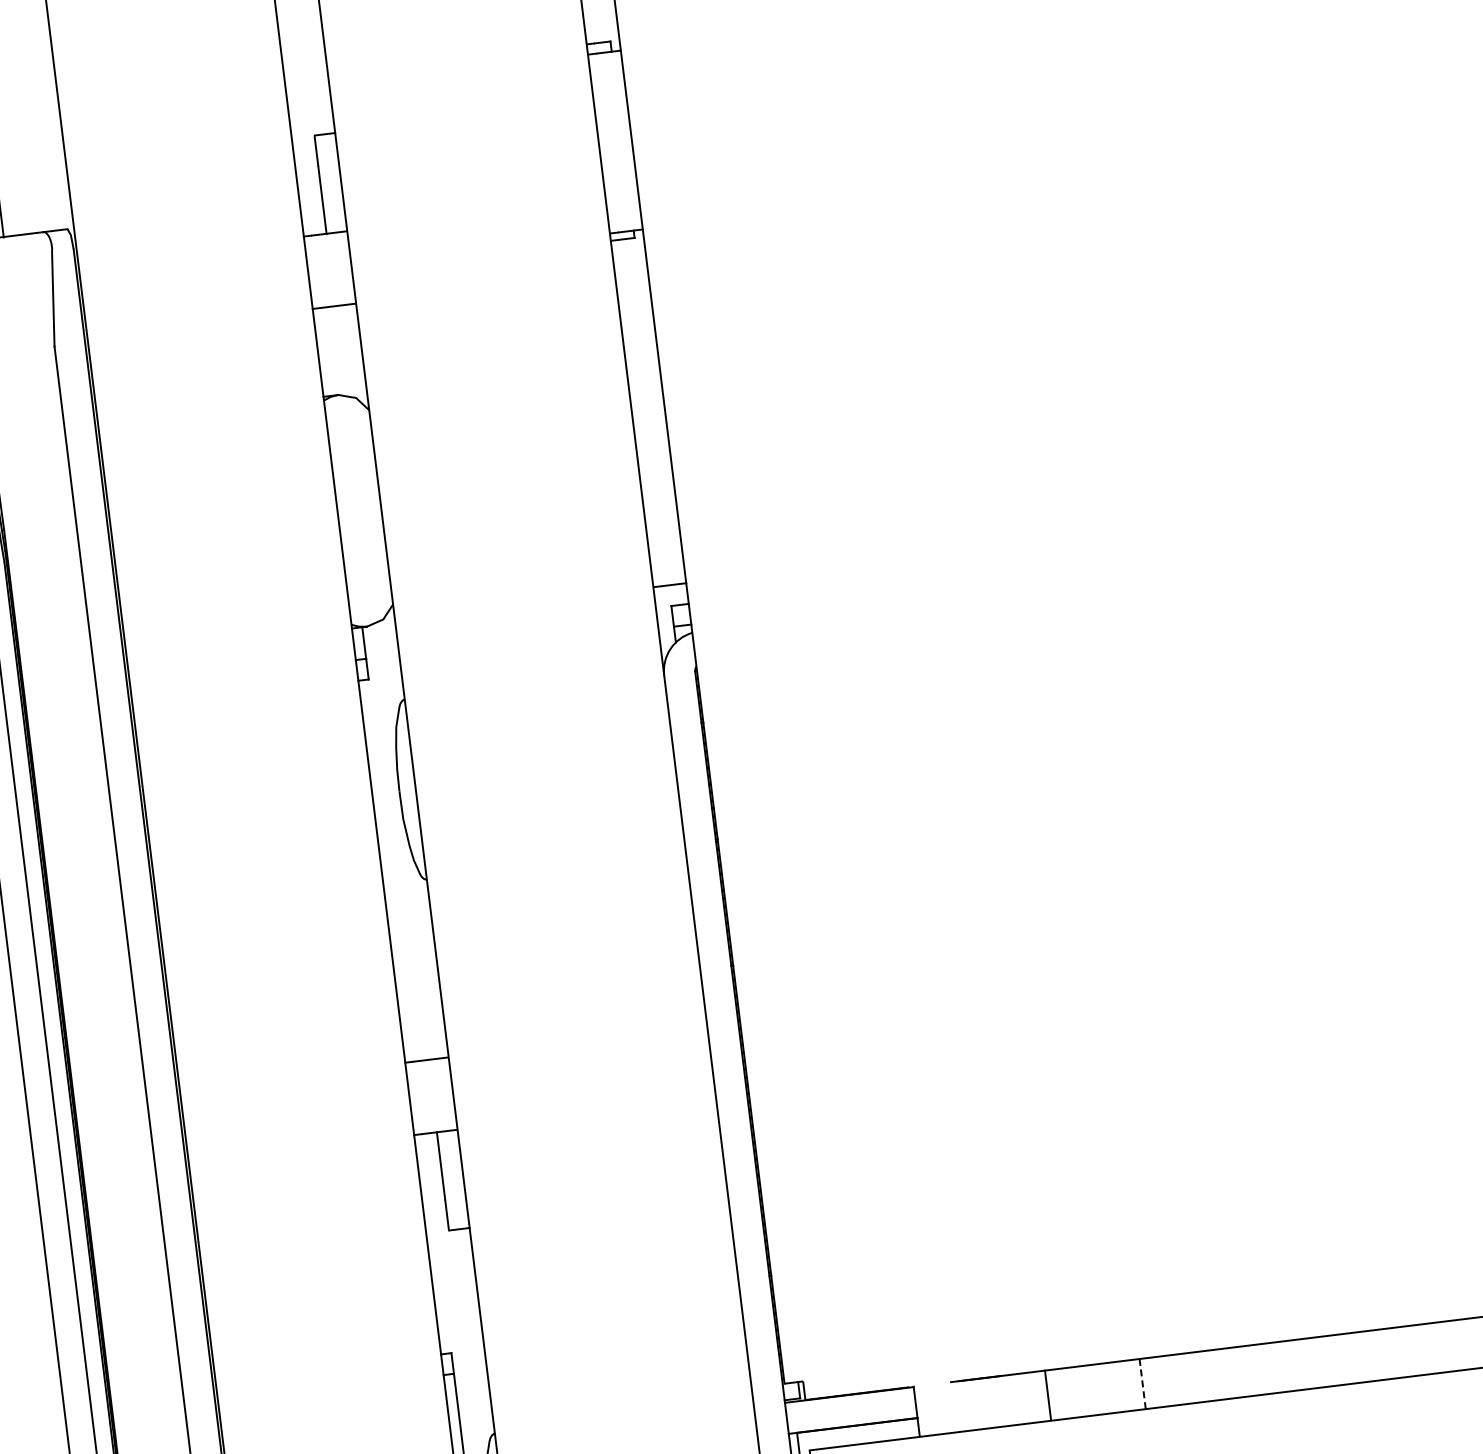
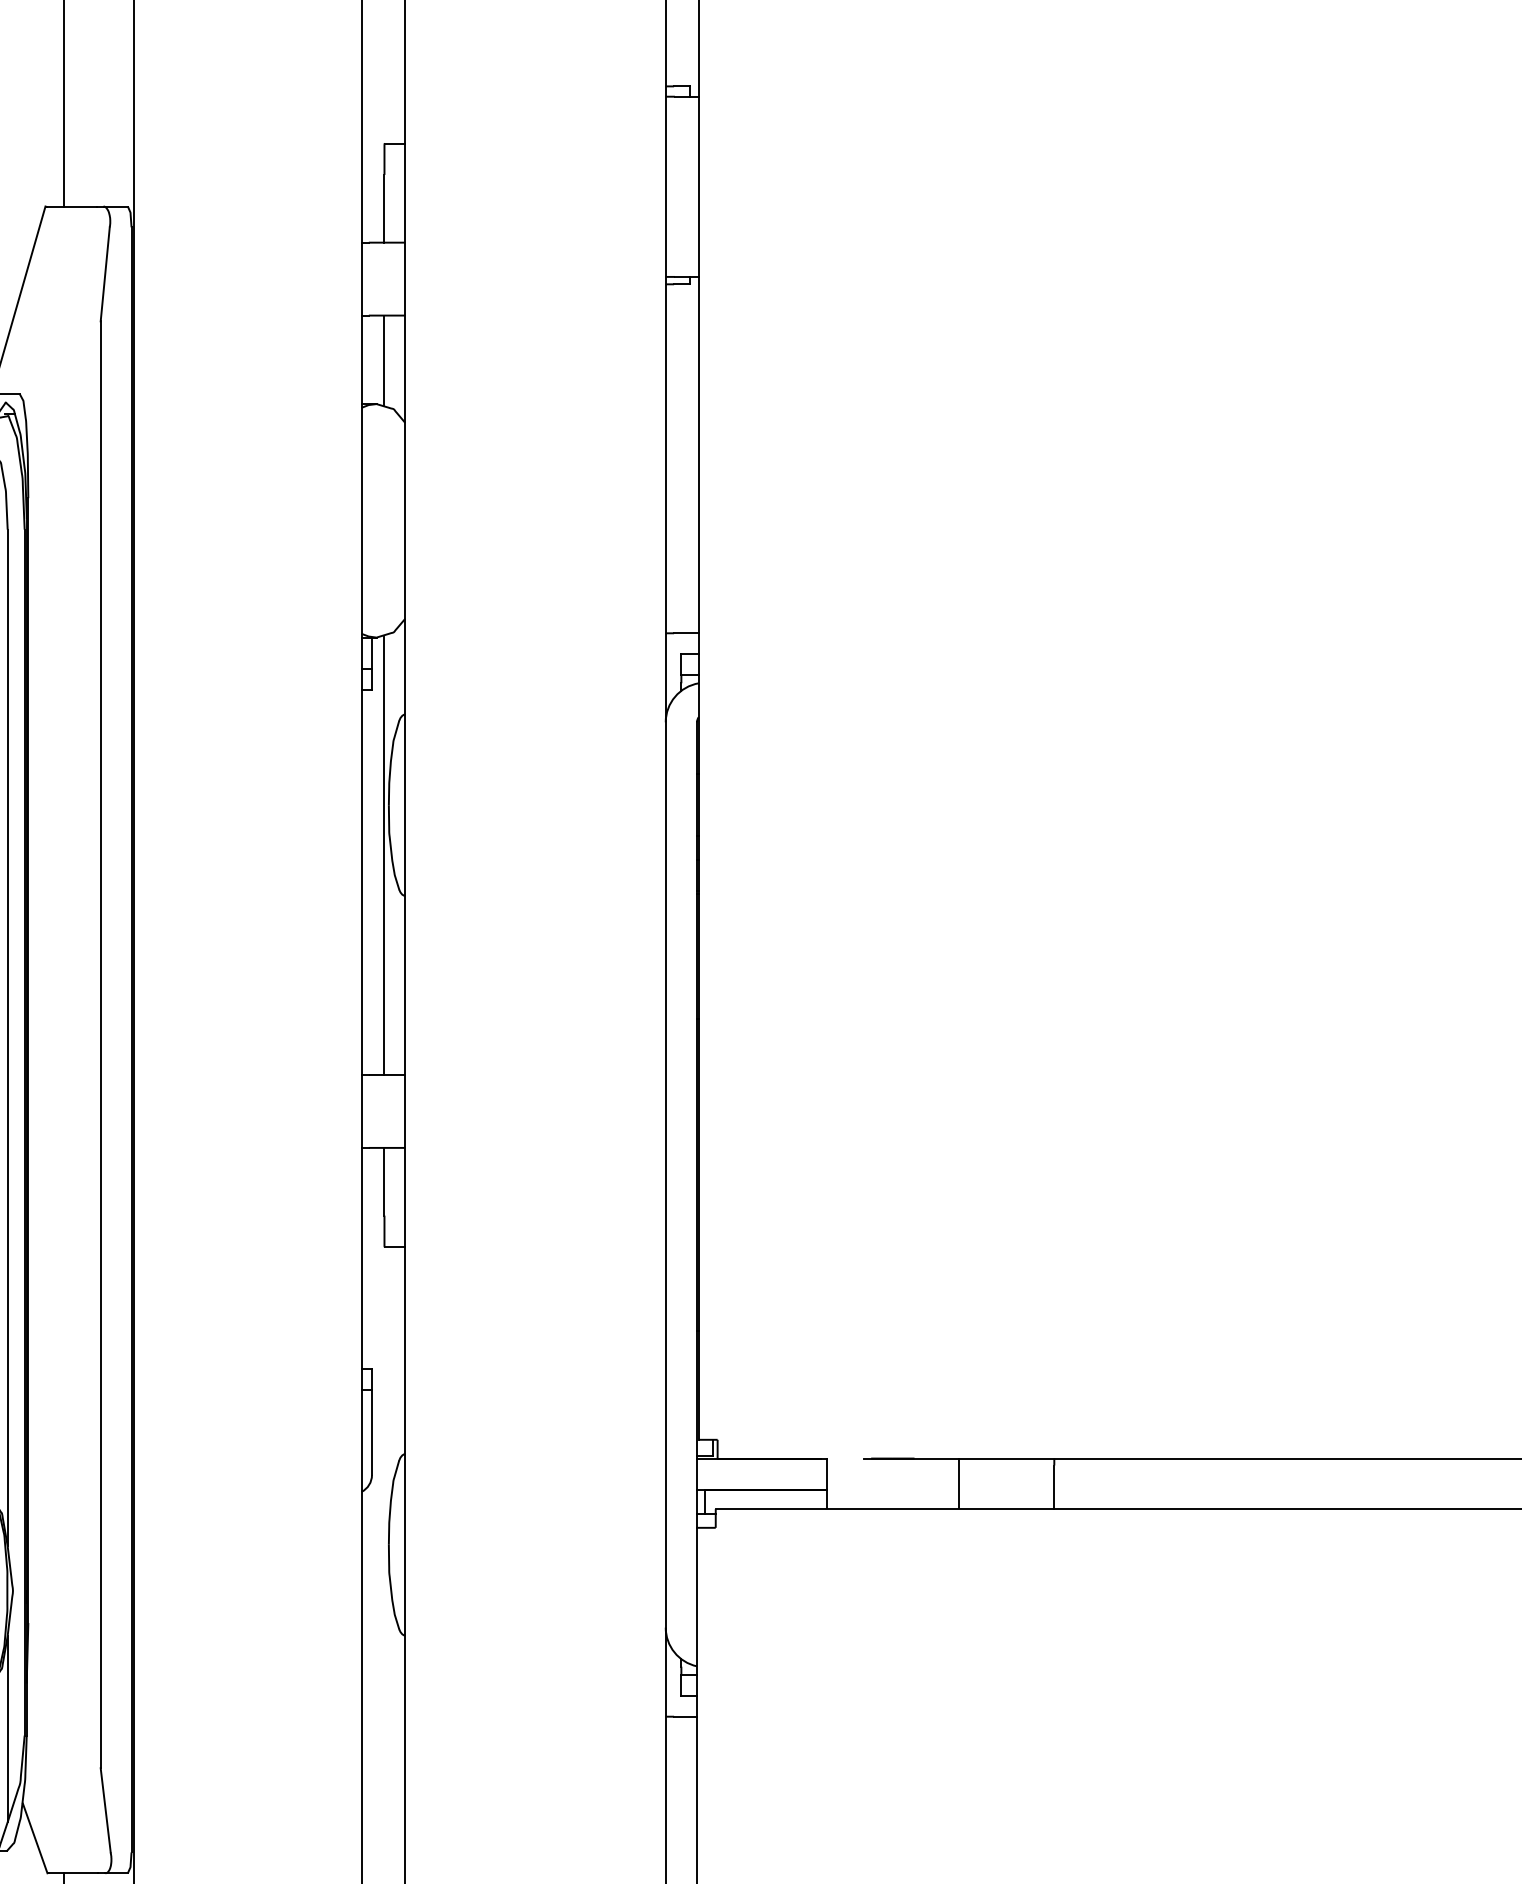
line: (340, 350) -> (384, 360), added
line: (401, 842) -> (384, 855), added
line: (1143, 1387) -> (1054, 1487), dashed -> solid

